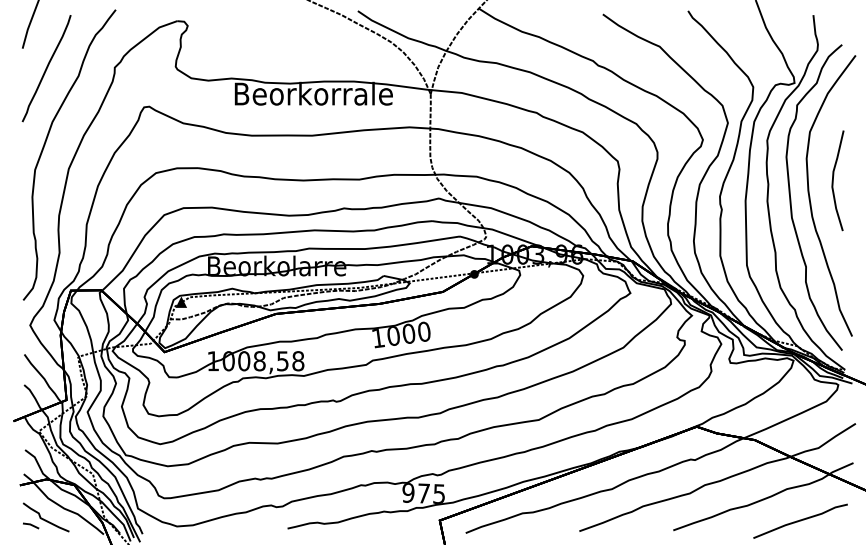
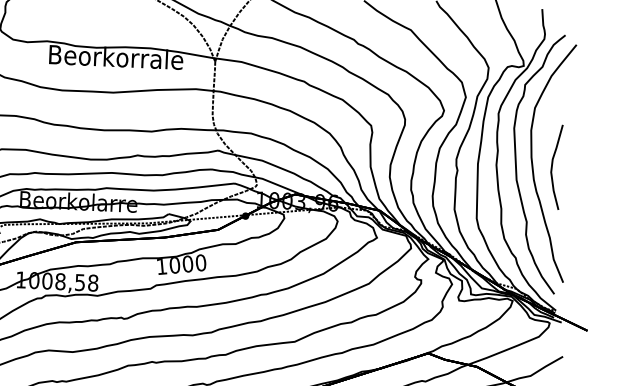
curve: (833, 180) -> (552, 166), moved

